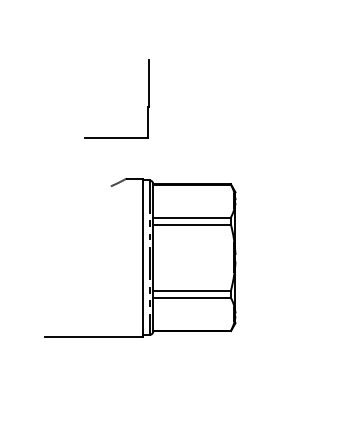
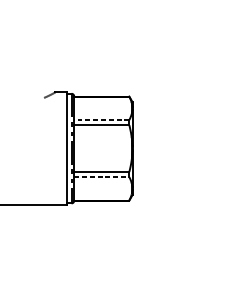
part: (148, 98) -> (70, 35), removed
line: (192, 217) -> (102, 120), solid -> dashed
line: (192, 297) -> (102, 176), solid -> dashed

